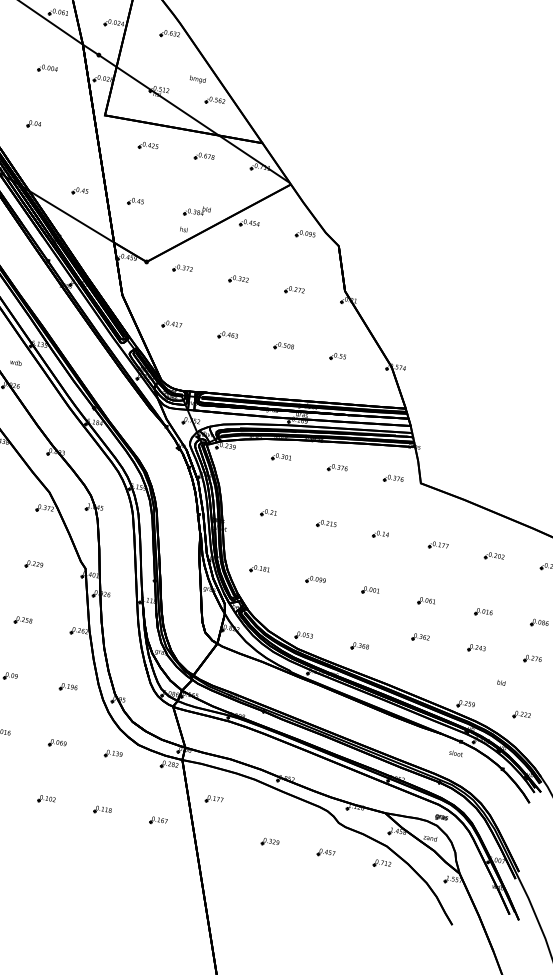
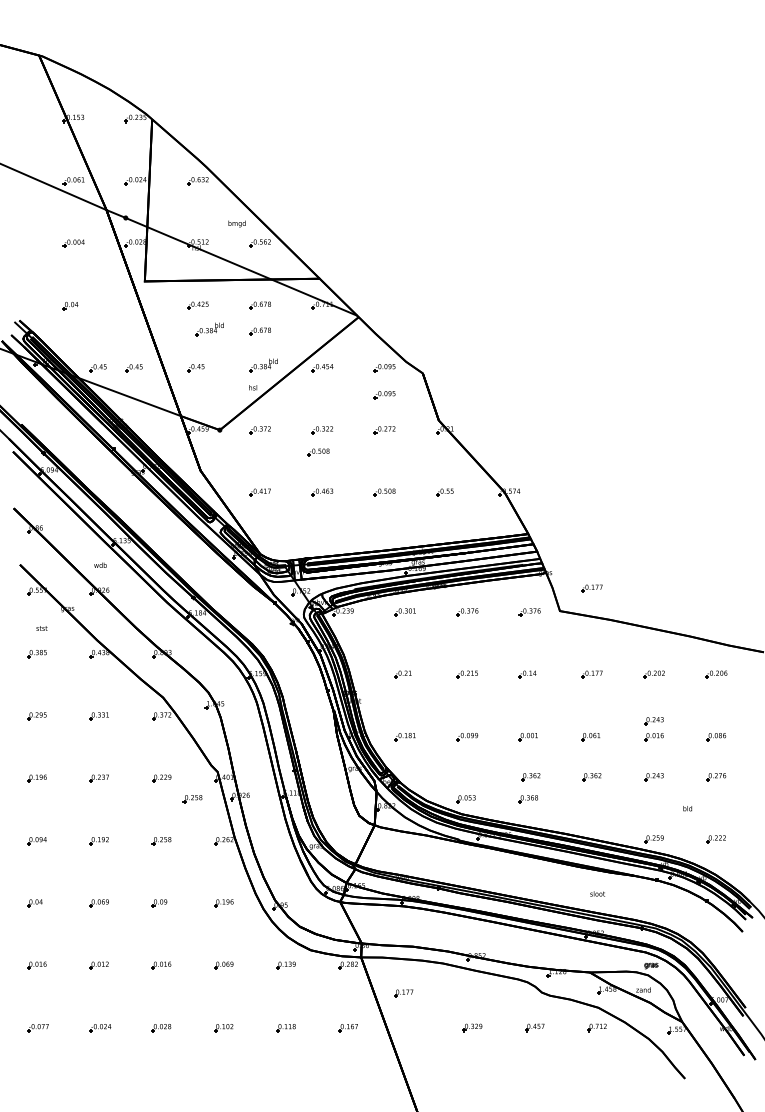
part: (154, 169) -> (209, 329), added
part: (199, 180) -> (259, 331), added
part: (47, 185) -> (97, 368), added
part: (300, 259) -> (384, 395), added
part: (231, 299) -> (318, 452), added
part: (453, 468) -> (591, 588), added
part: (58, 589) -> (192, 799), added
part: (485, 598) -> (653, 721), added
part: (365, 627) -> (530, 777), added
text: (456, 753) -> (597, 893), moved

